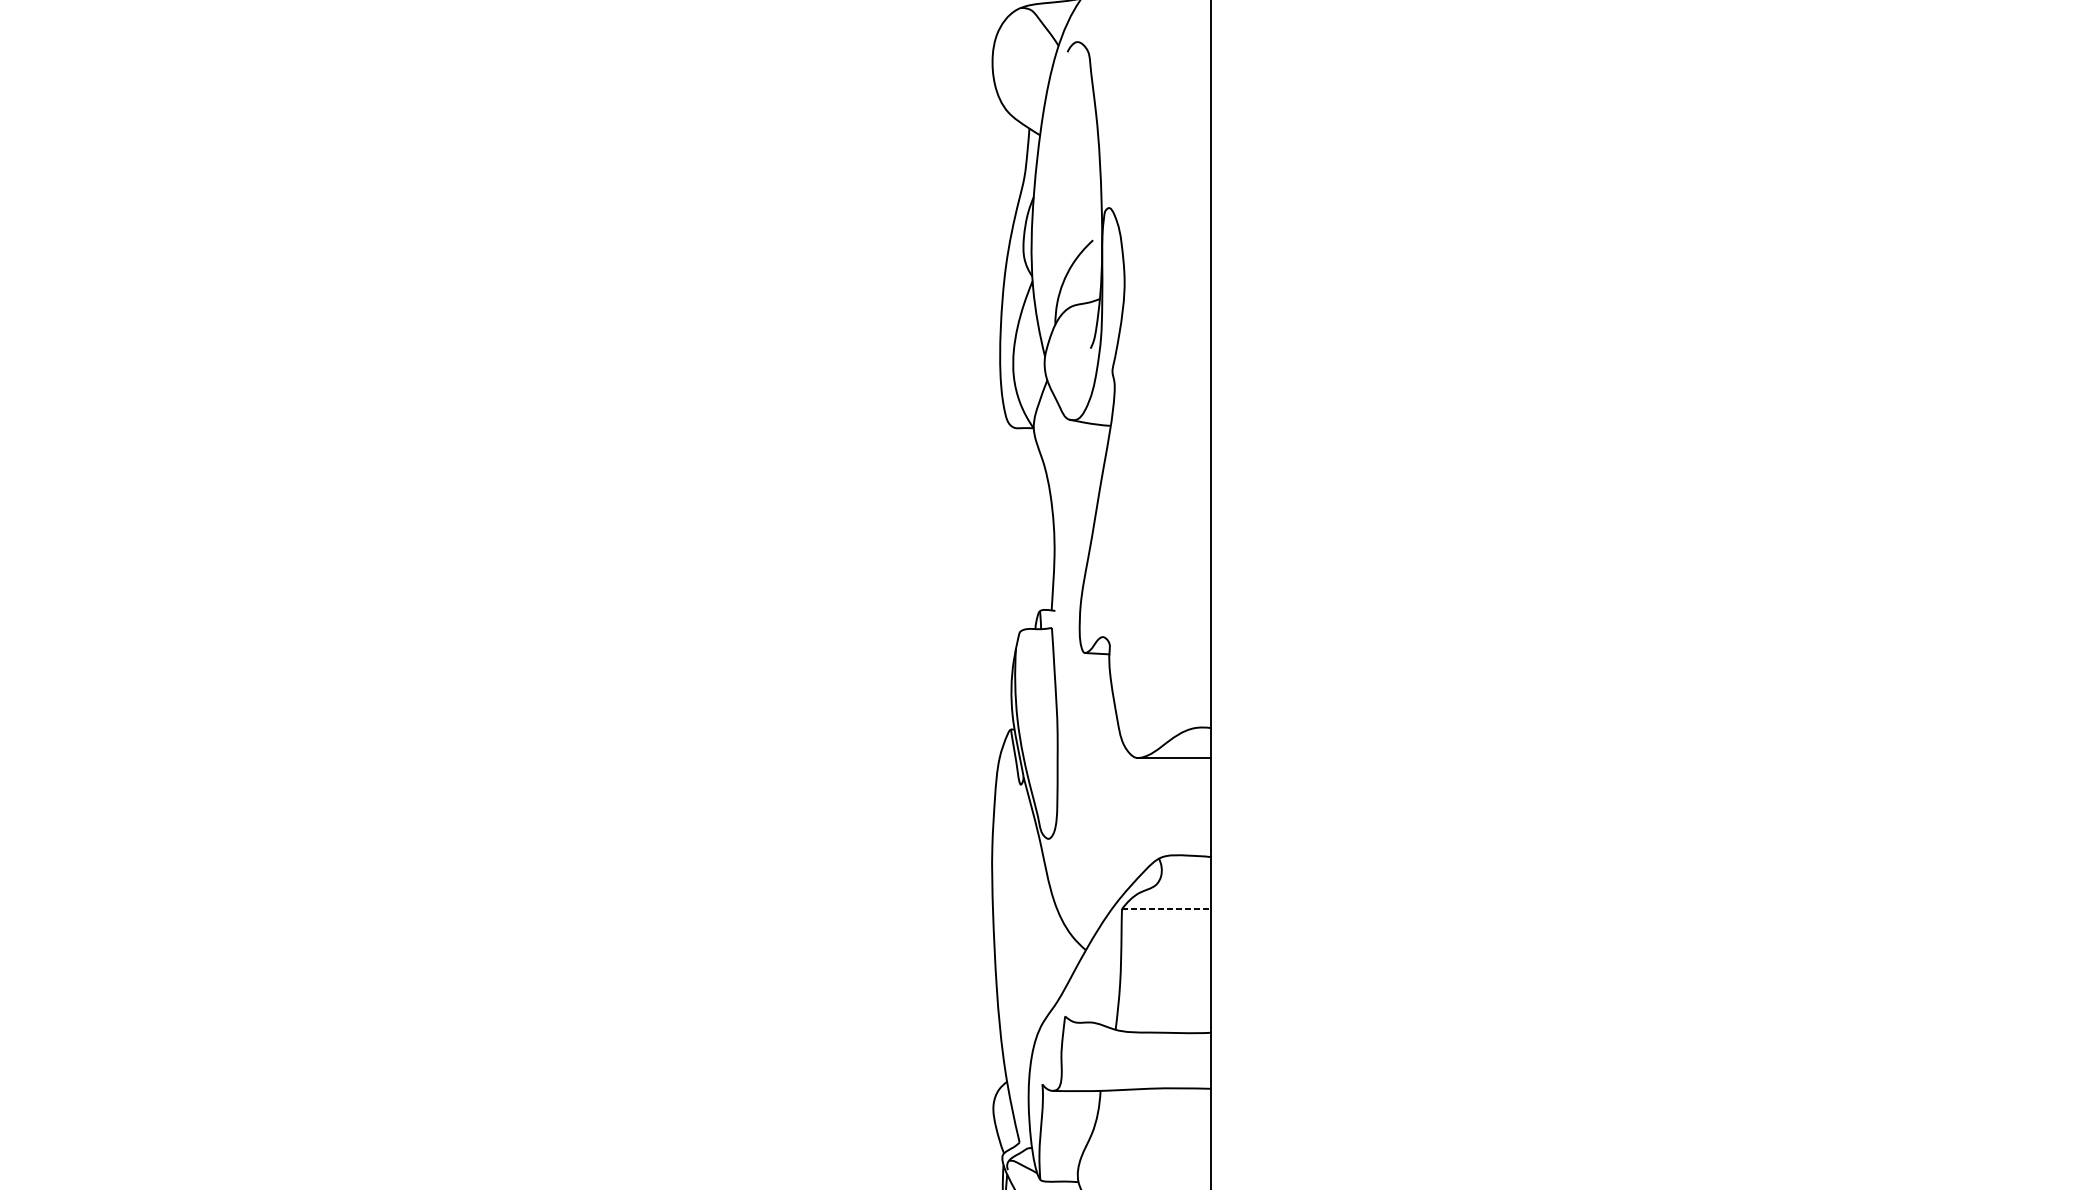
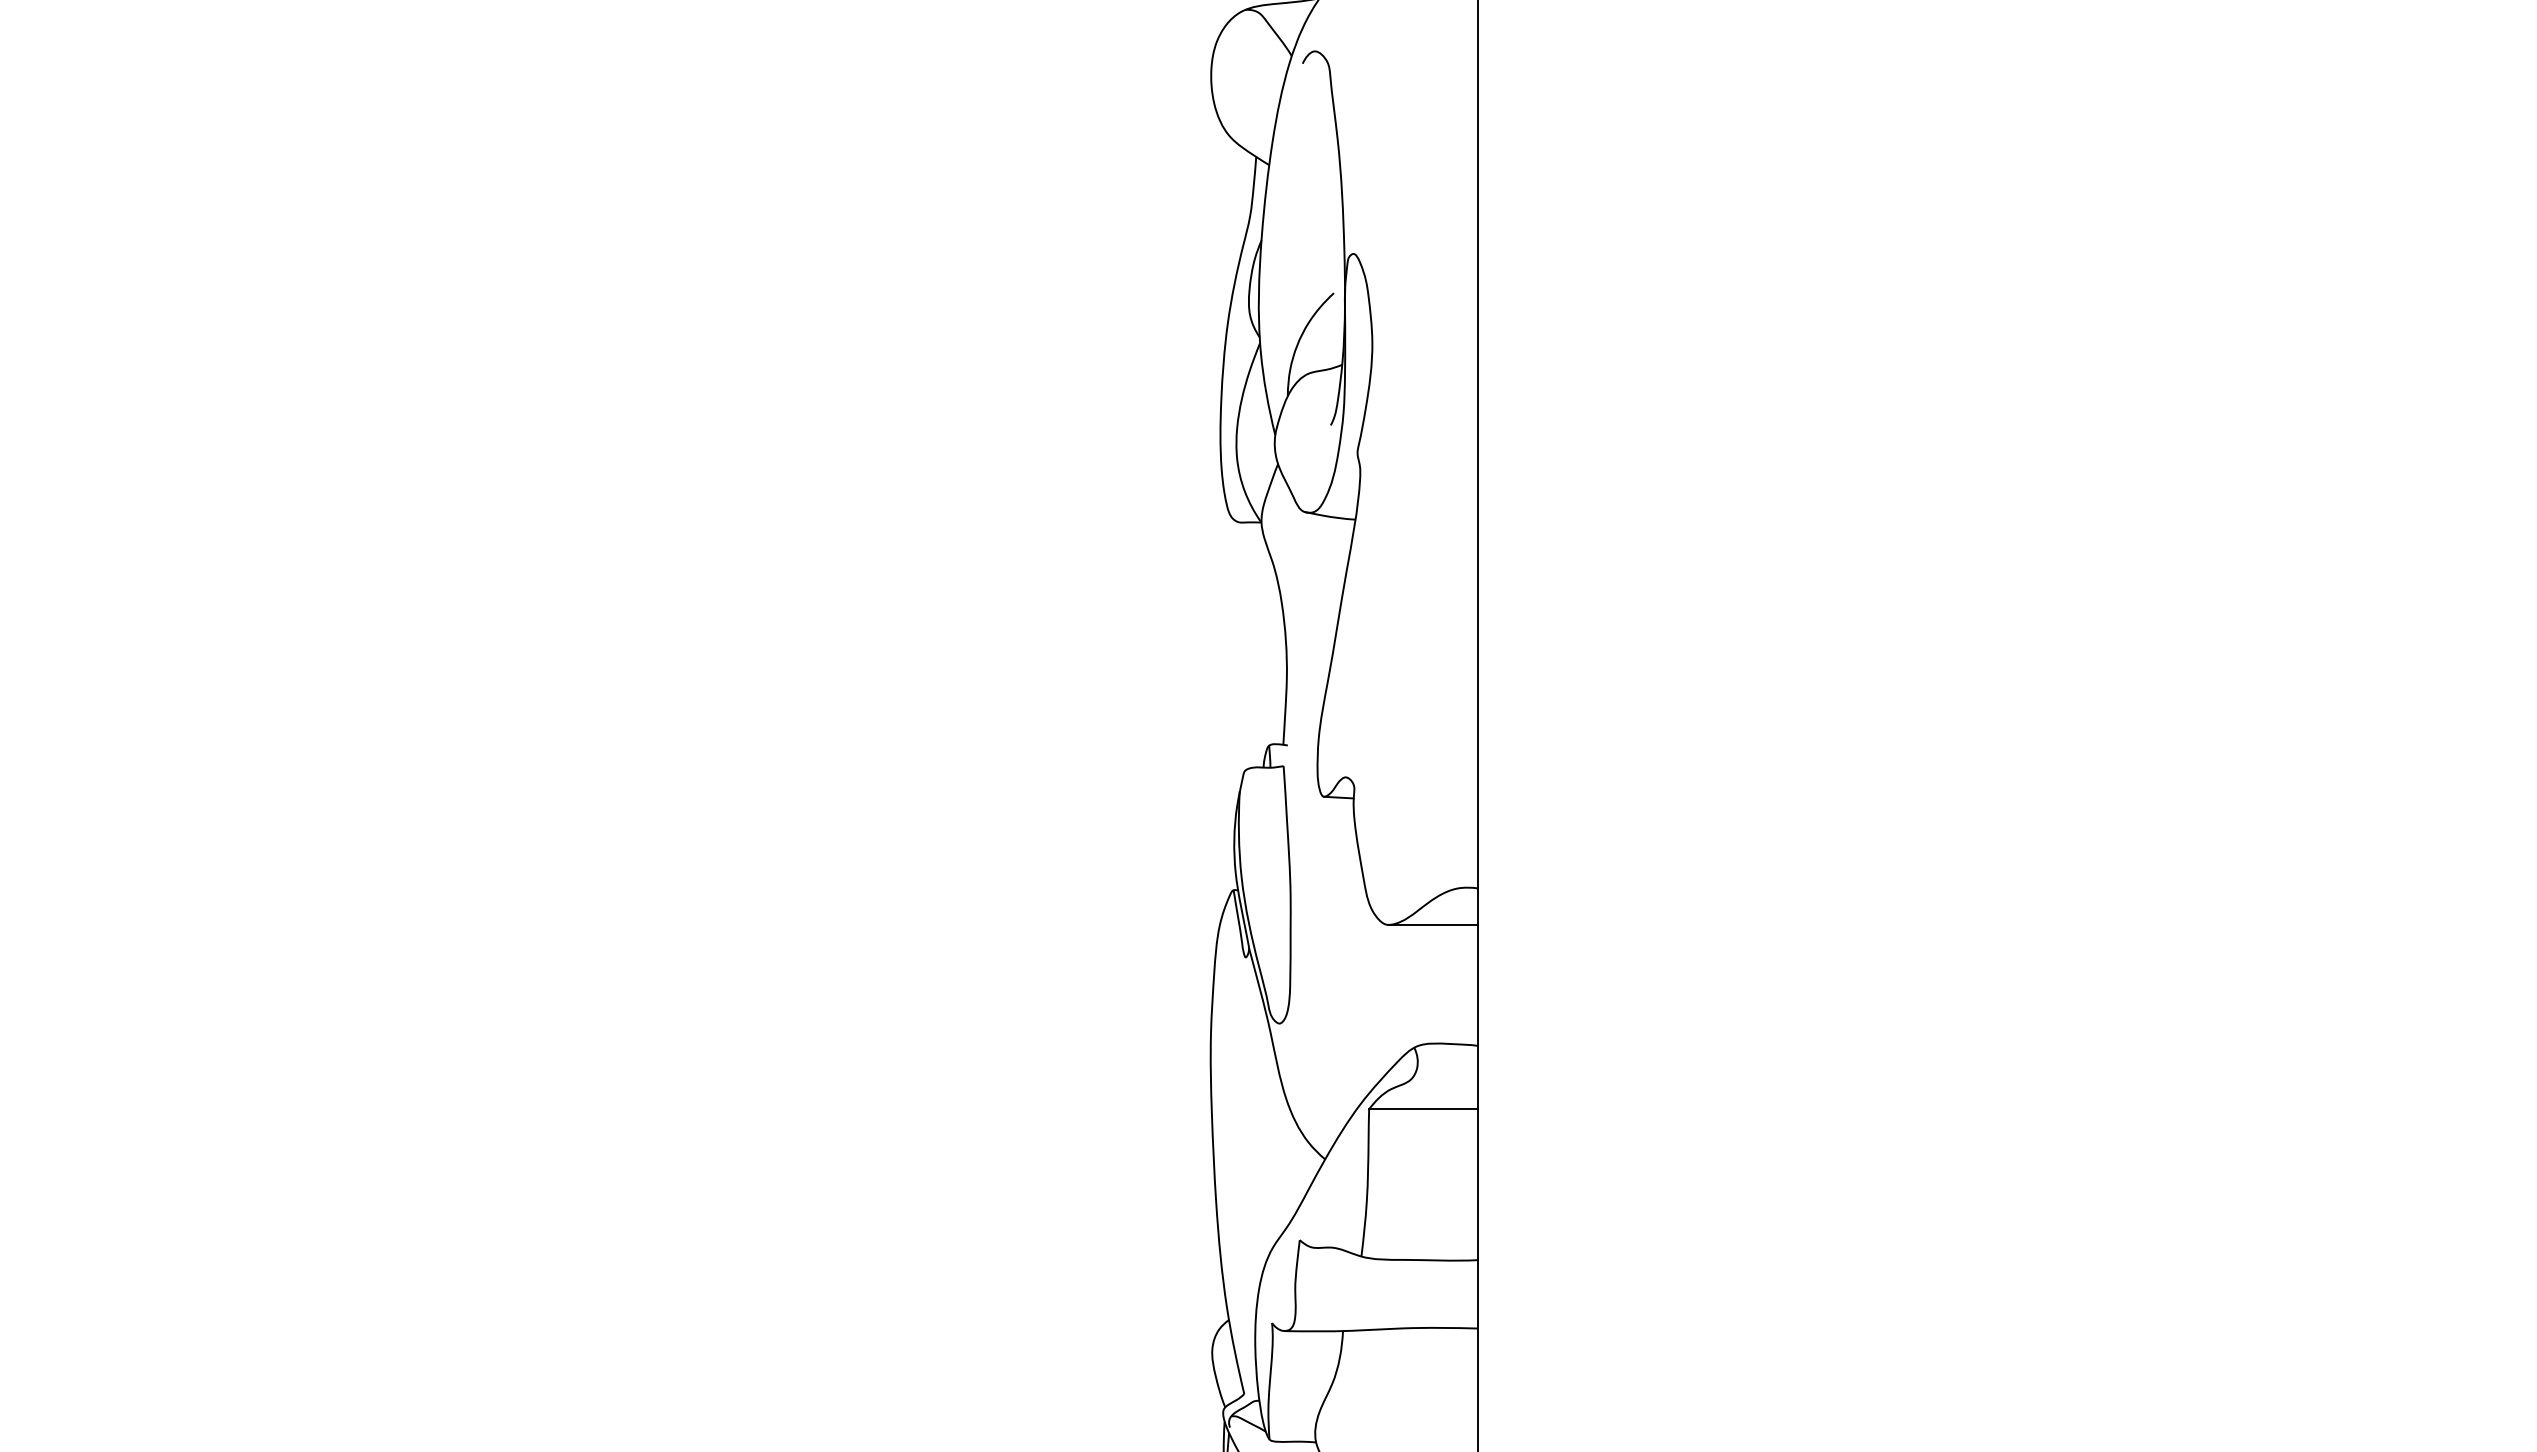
line: (1166, 909) -> (1423, 1109), dashed -> solid

